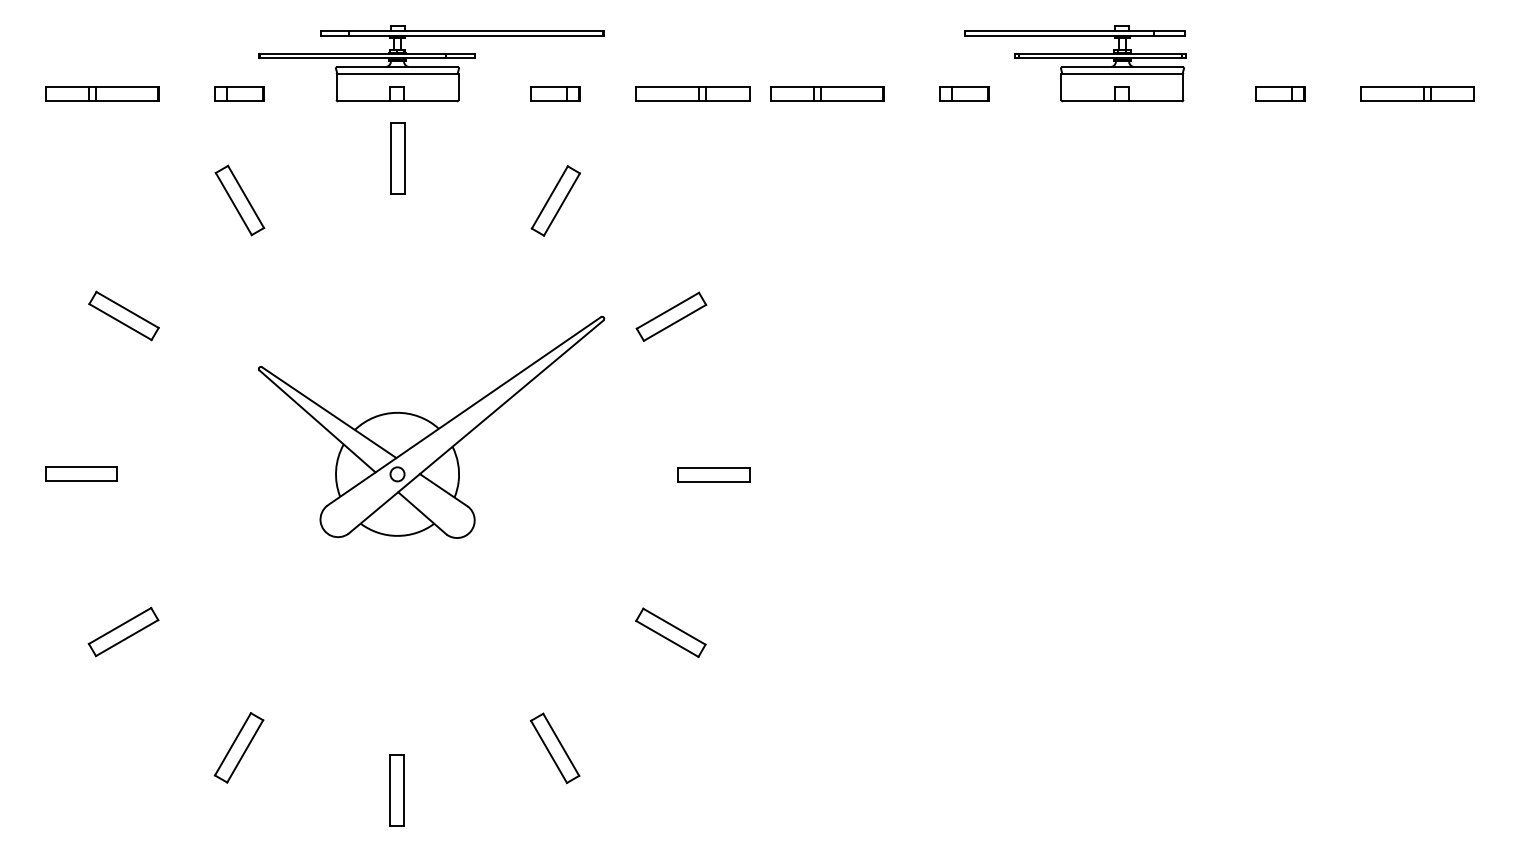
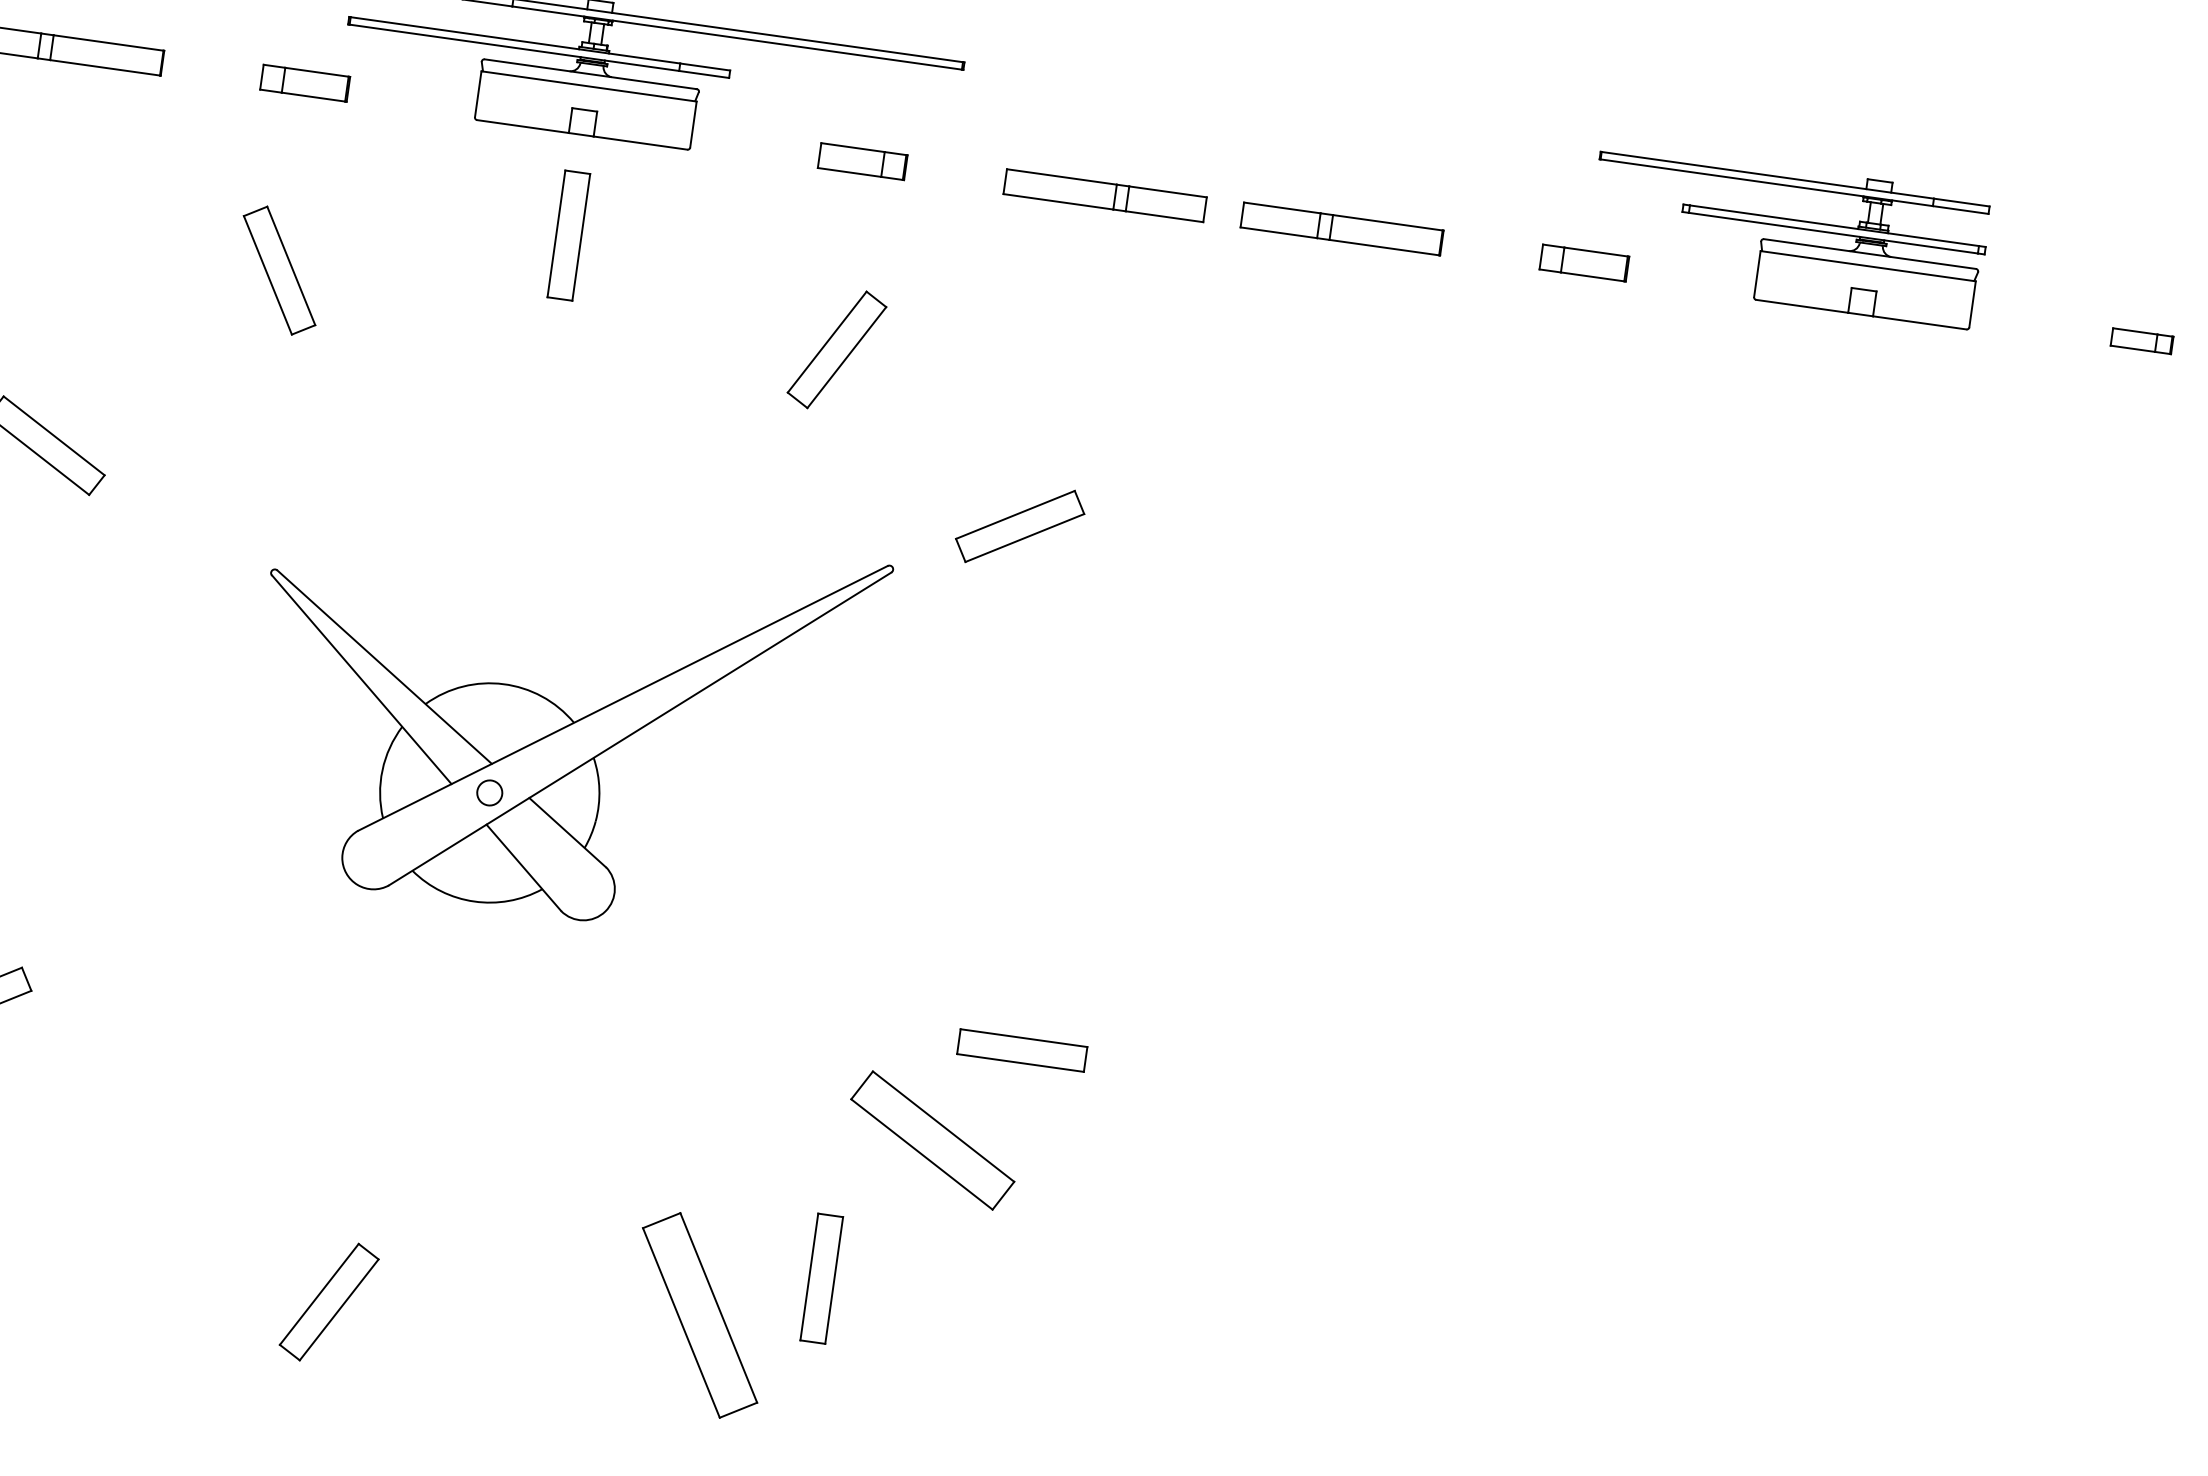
part: (1280, 93) -> (2142, 339), size x0.7
part: (671, 316) -> (1020, 525), moved
part: (713, 474) -> (1022, 1049), moved
part: (670, 632) -> (932, 1139), size x1.4
part: (238, 747) -> (328, 1301), moved
part: (554, 748) -> (698, 1315), size x1.6
part: (396, 790) -> (820, 1278), moved

